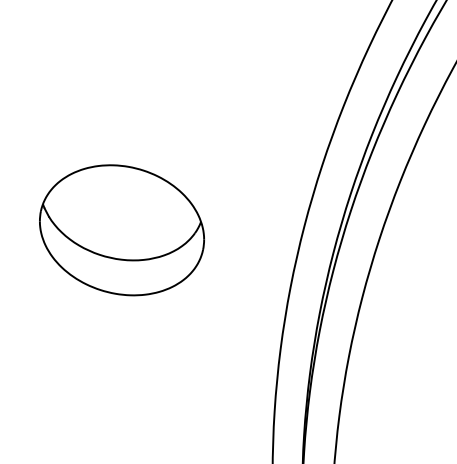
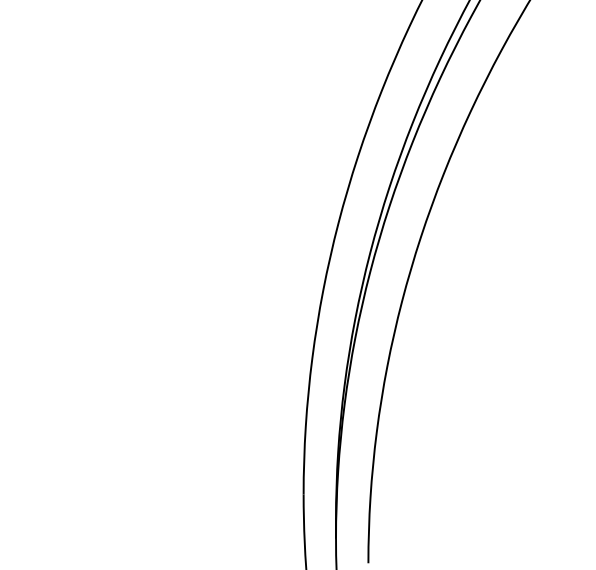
part: (122, 230) -> (138, 227), removed

